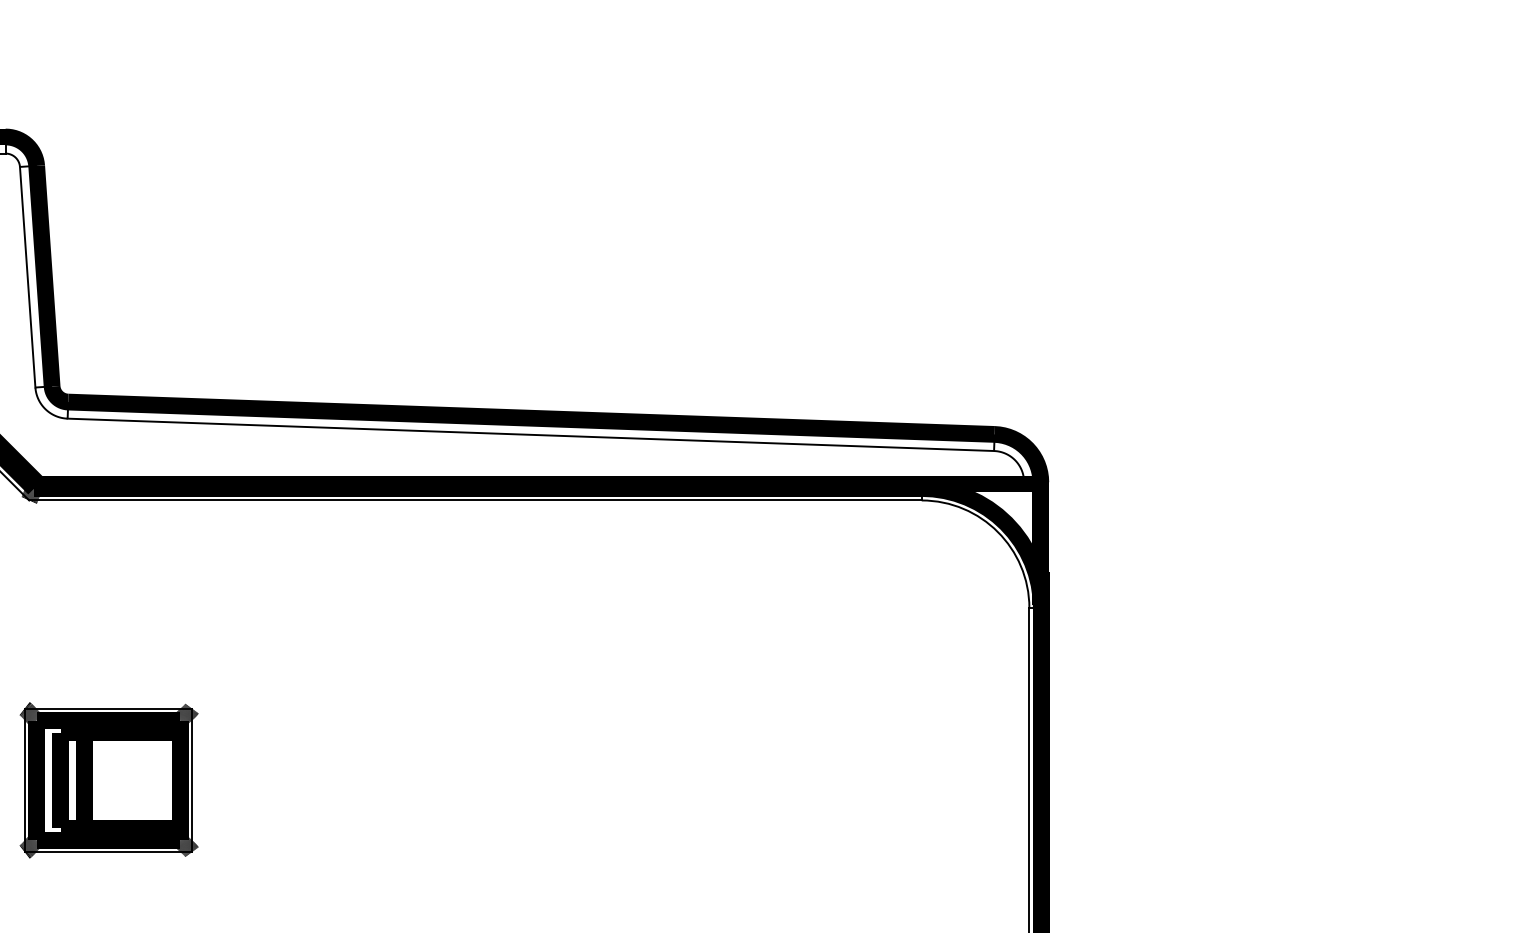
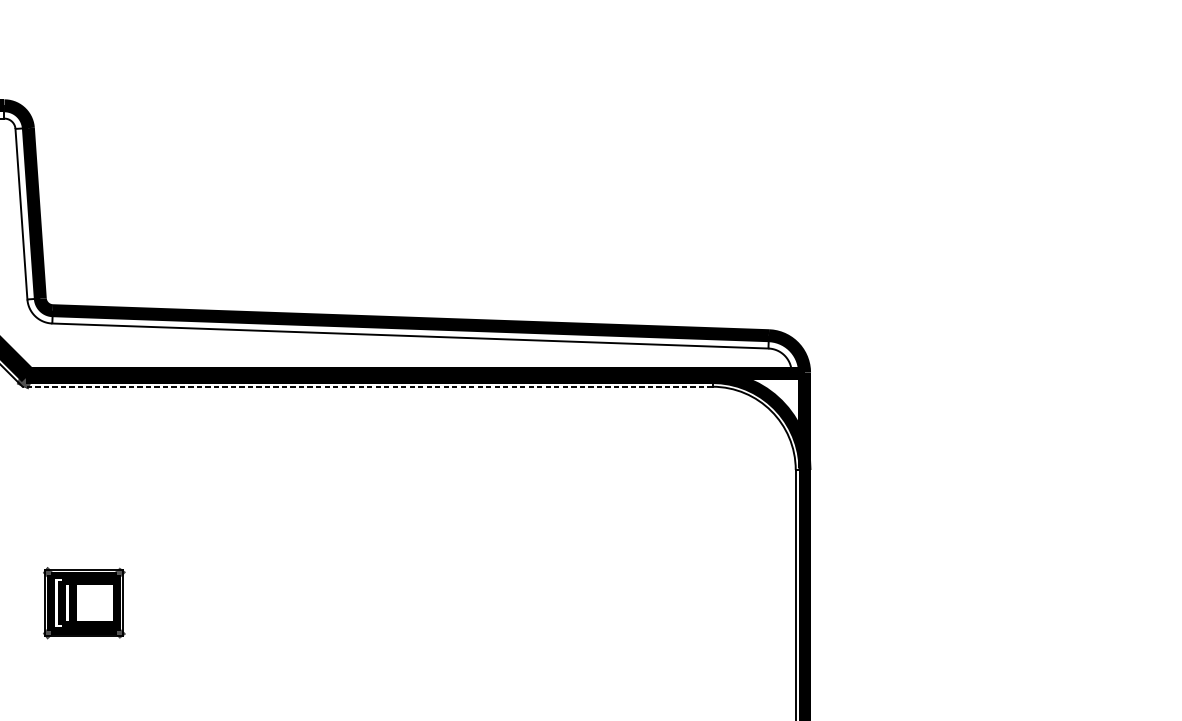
line: (474, 500) -> (366, 386), solid -> dashed
part: (108, 780) -> (83, 603), size x0.6

